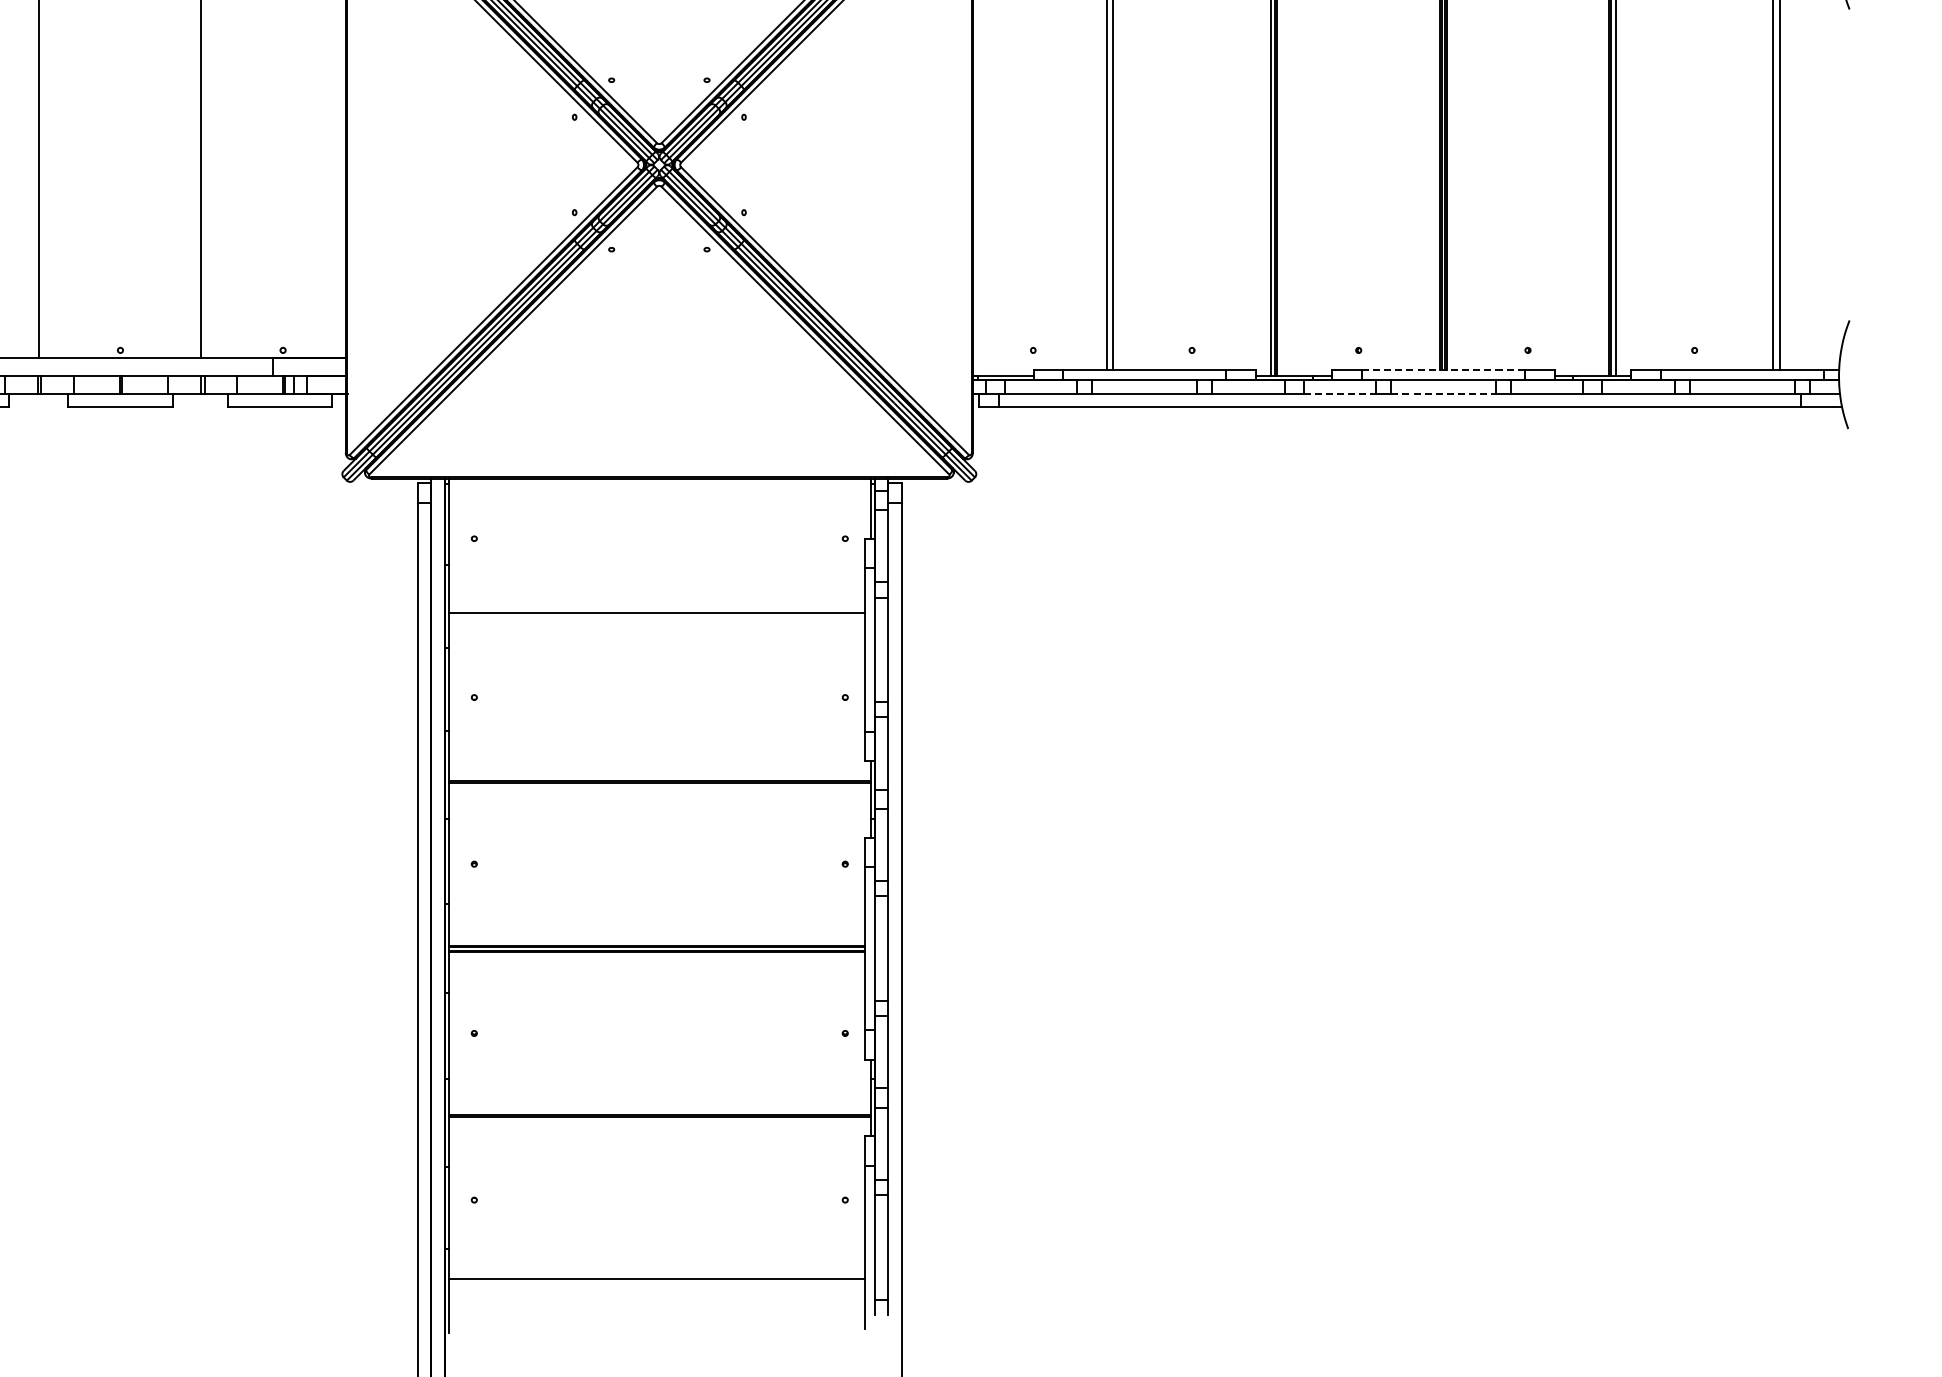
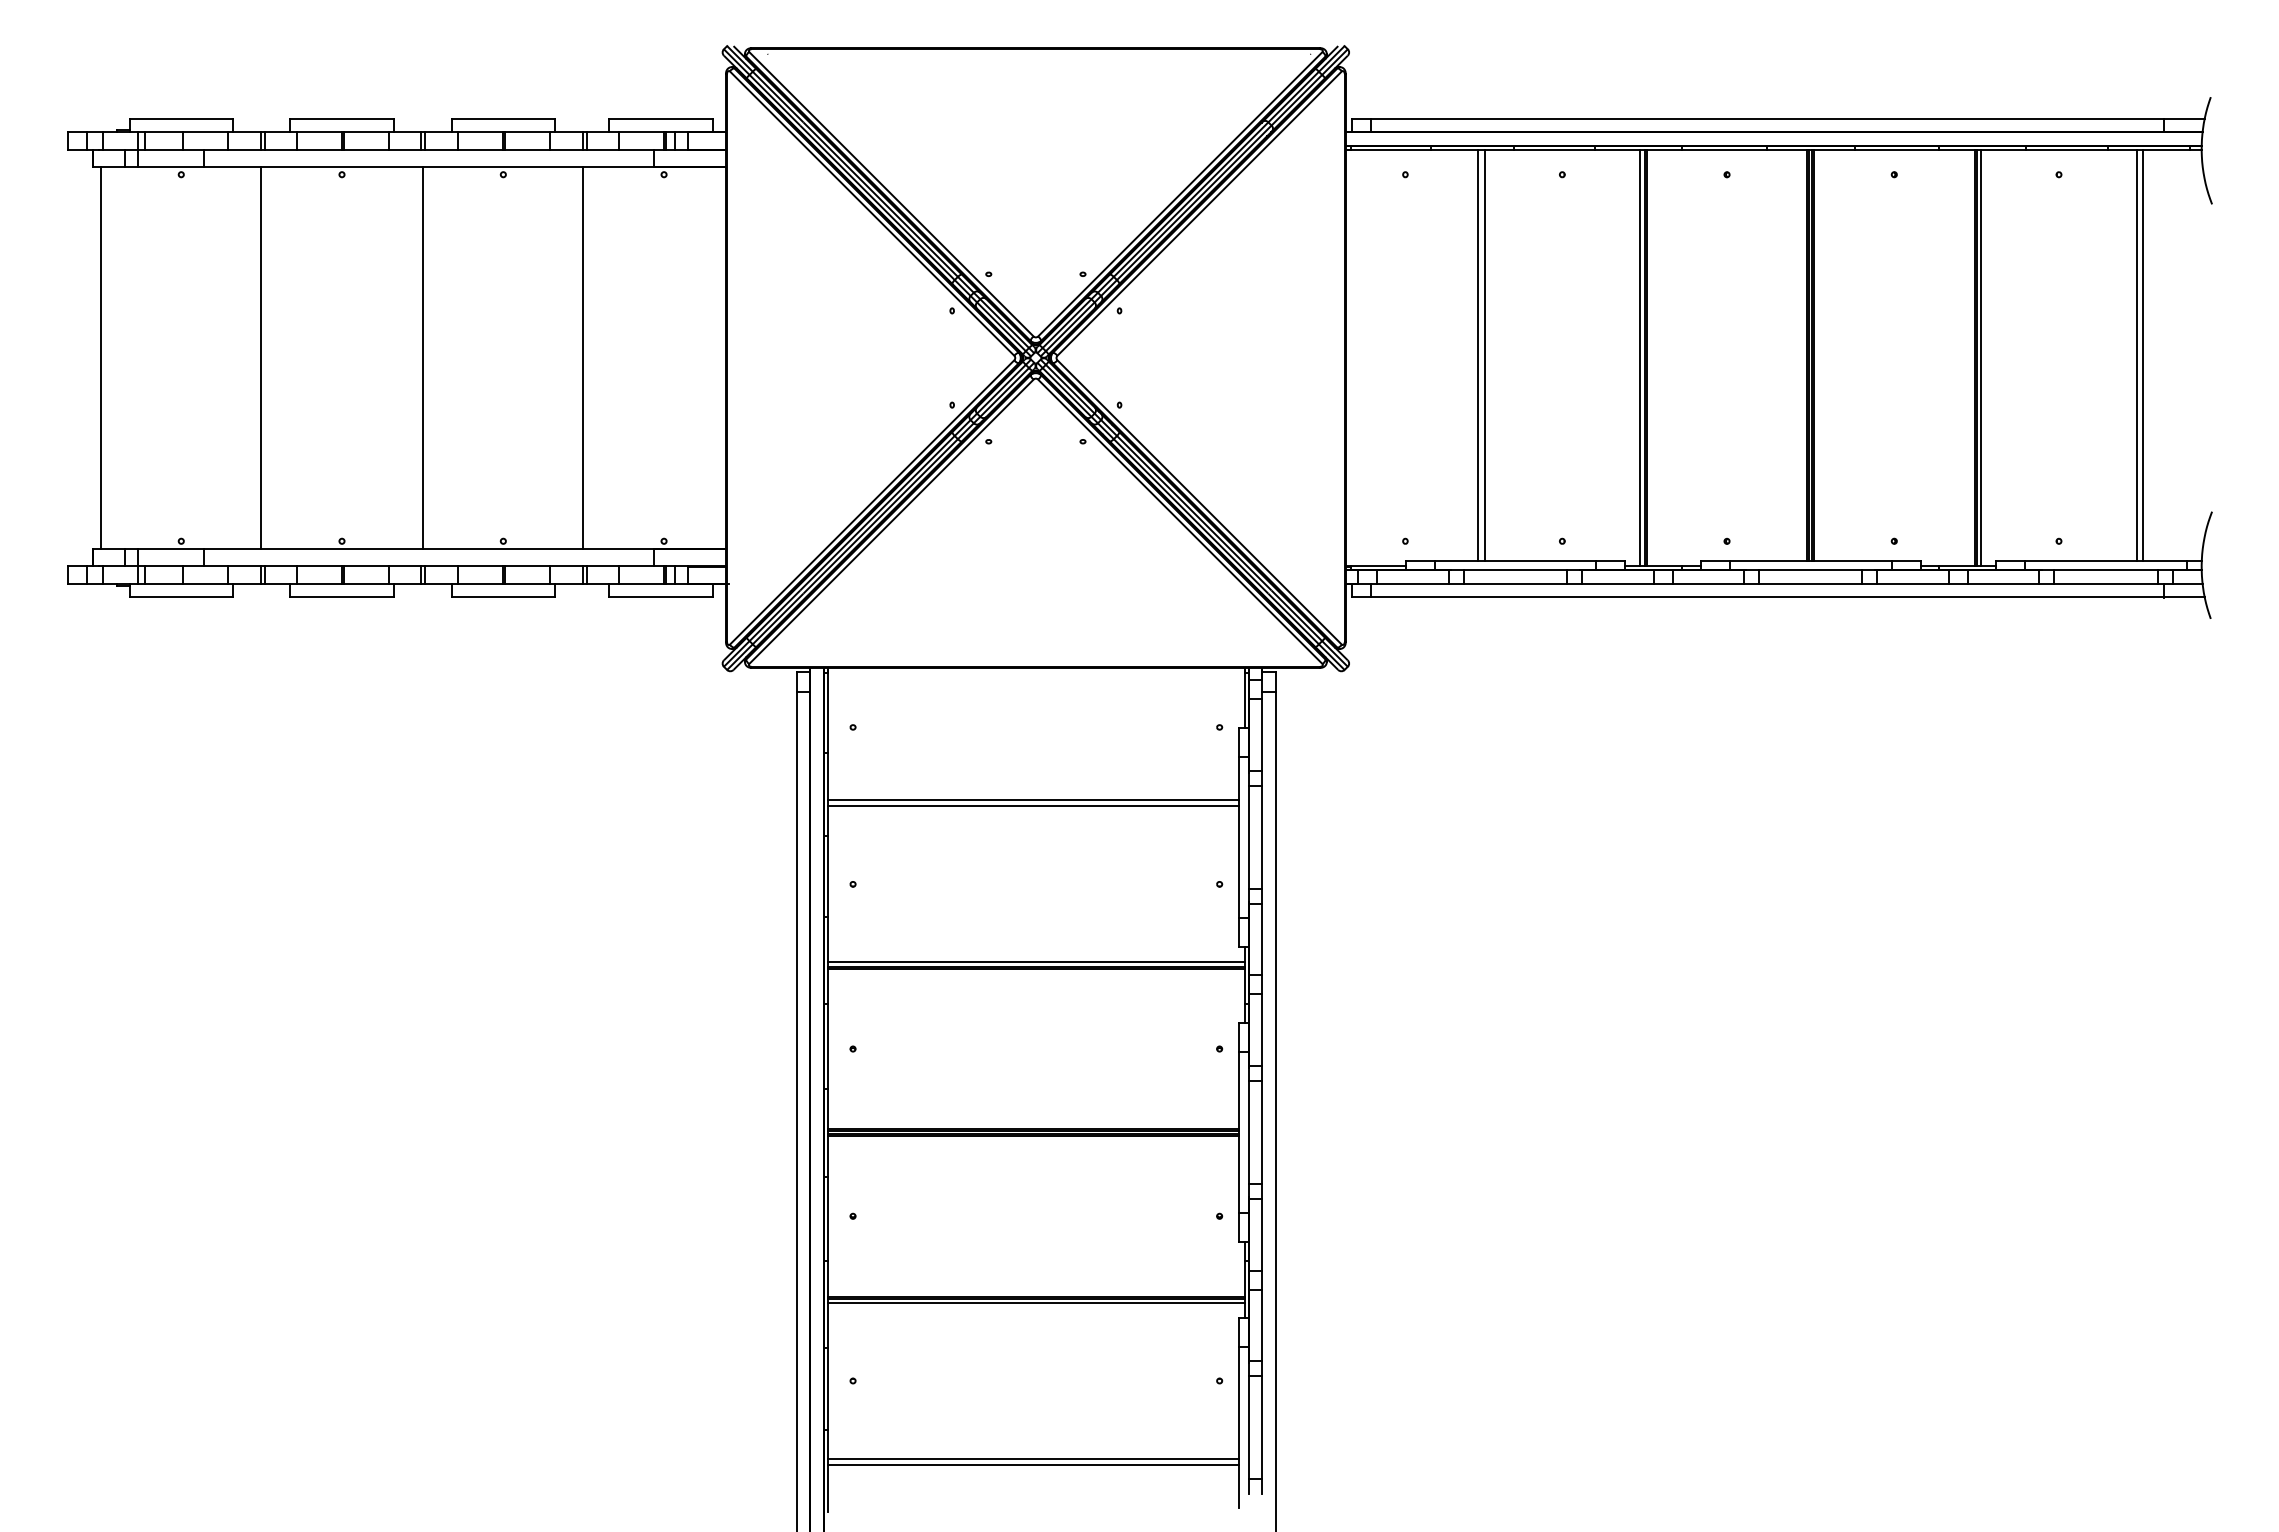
line: (1443, 369) -> (1810, 560), dashed -> solid
line: (1339, 393) -> (1708, 583), dashed -> solid
line: (1443, 393) -> (1810, 583), dashed -> solid
line: (655, 618) -> (1032, 806), added
line: (658, 776) -> (1035, 962), added
line: (658, 1121) -> (1035, 1303), added
line: (655, 1285) -> (1032, 1465), added

